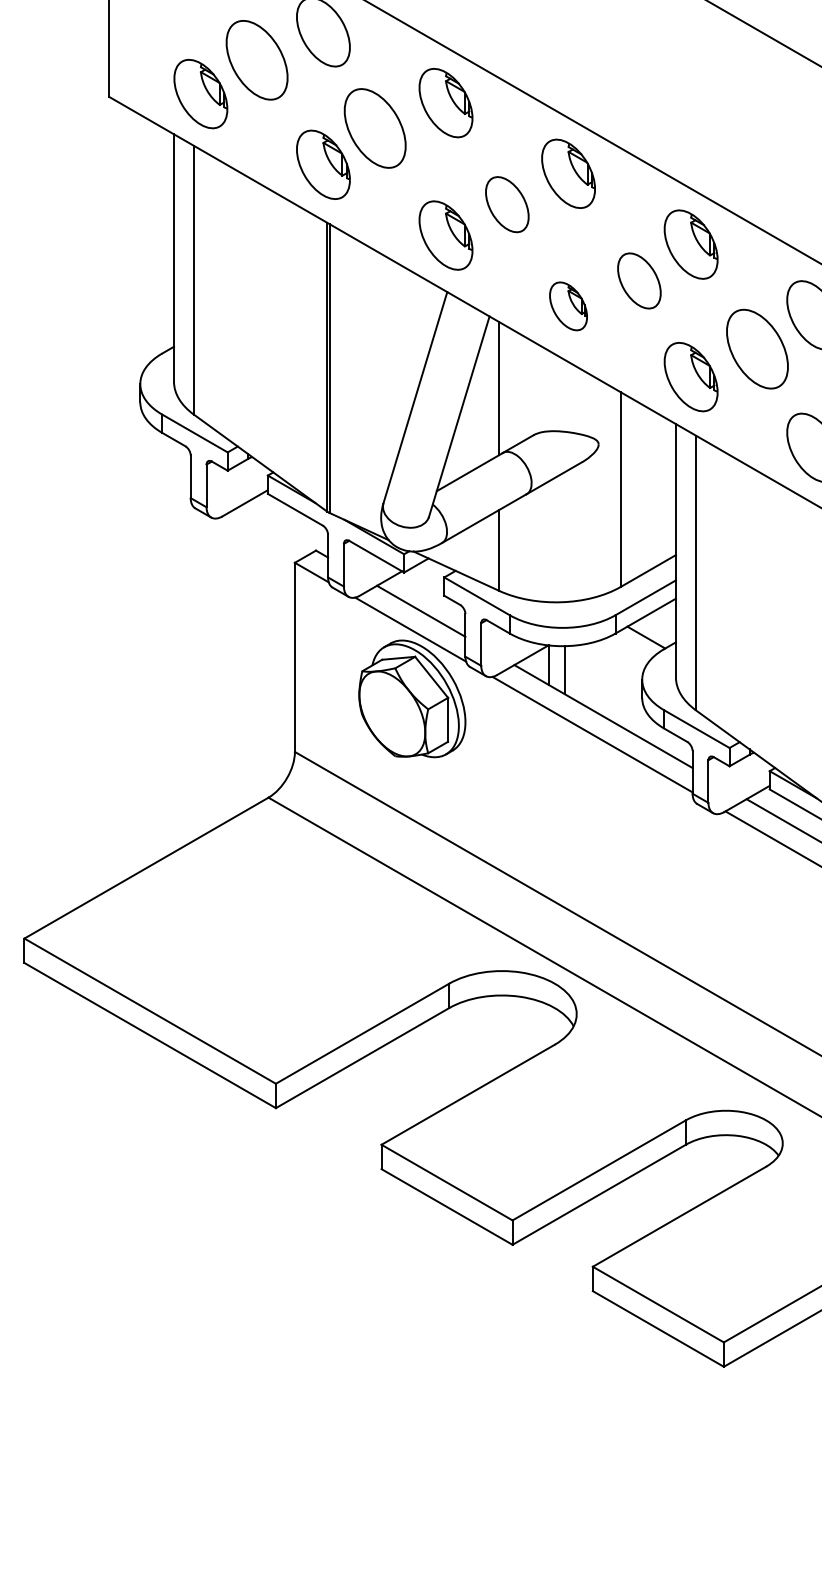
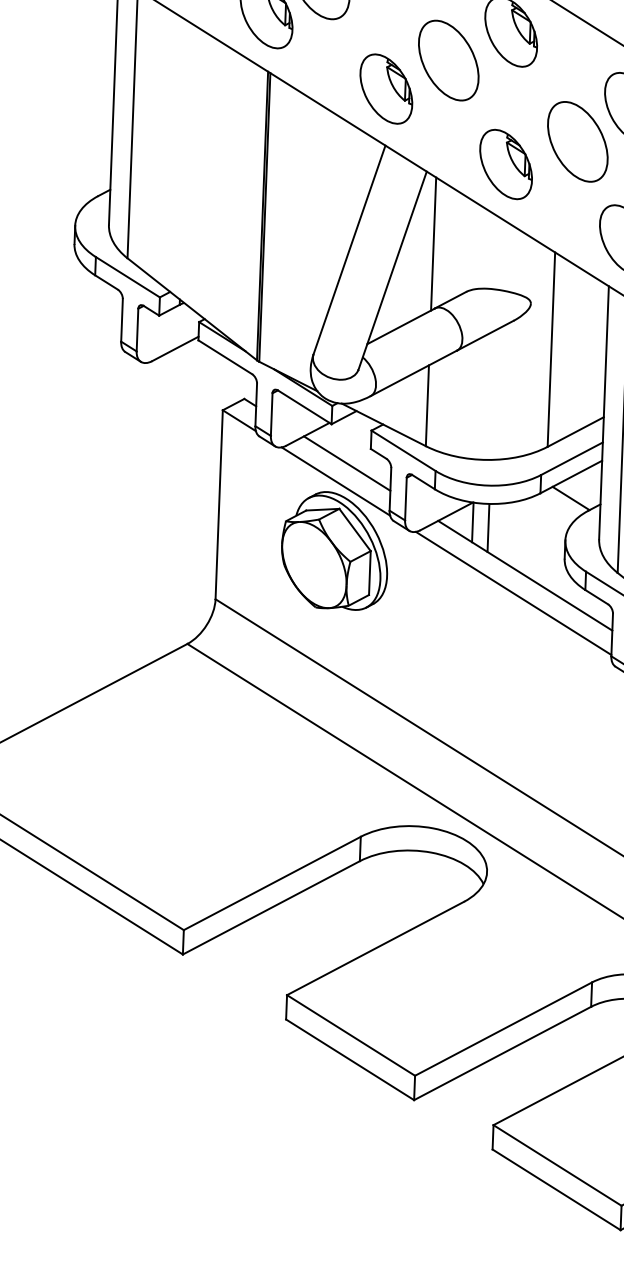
part: (507, 204) -> (448, 60), size x1.43
part: (639, 280) -> (577, 141), size x1.43
part: (568, 306) -> (506, 164), size x1.43

